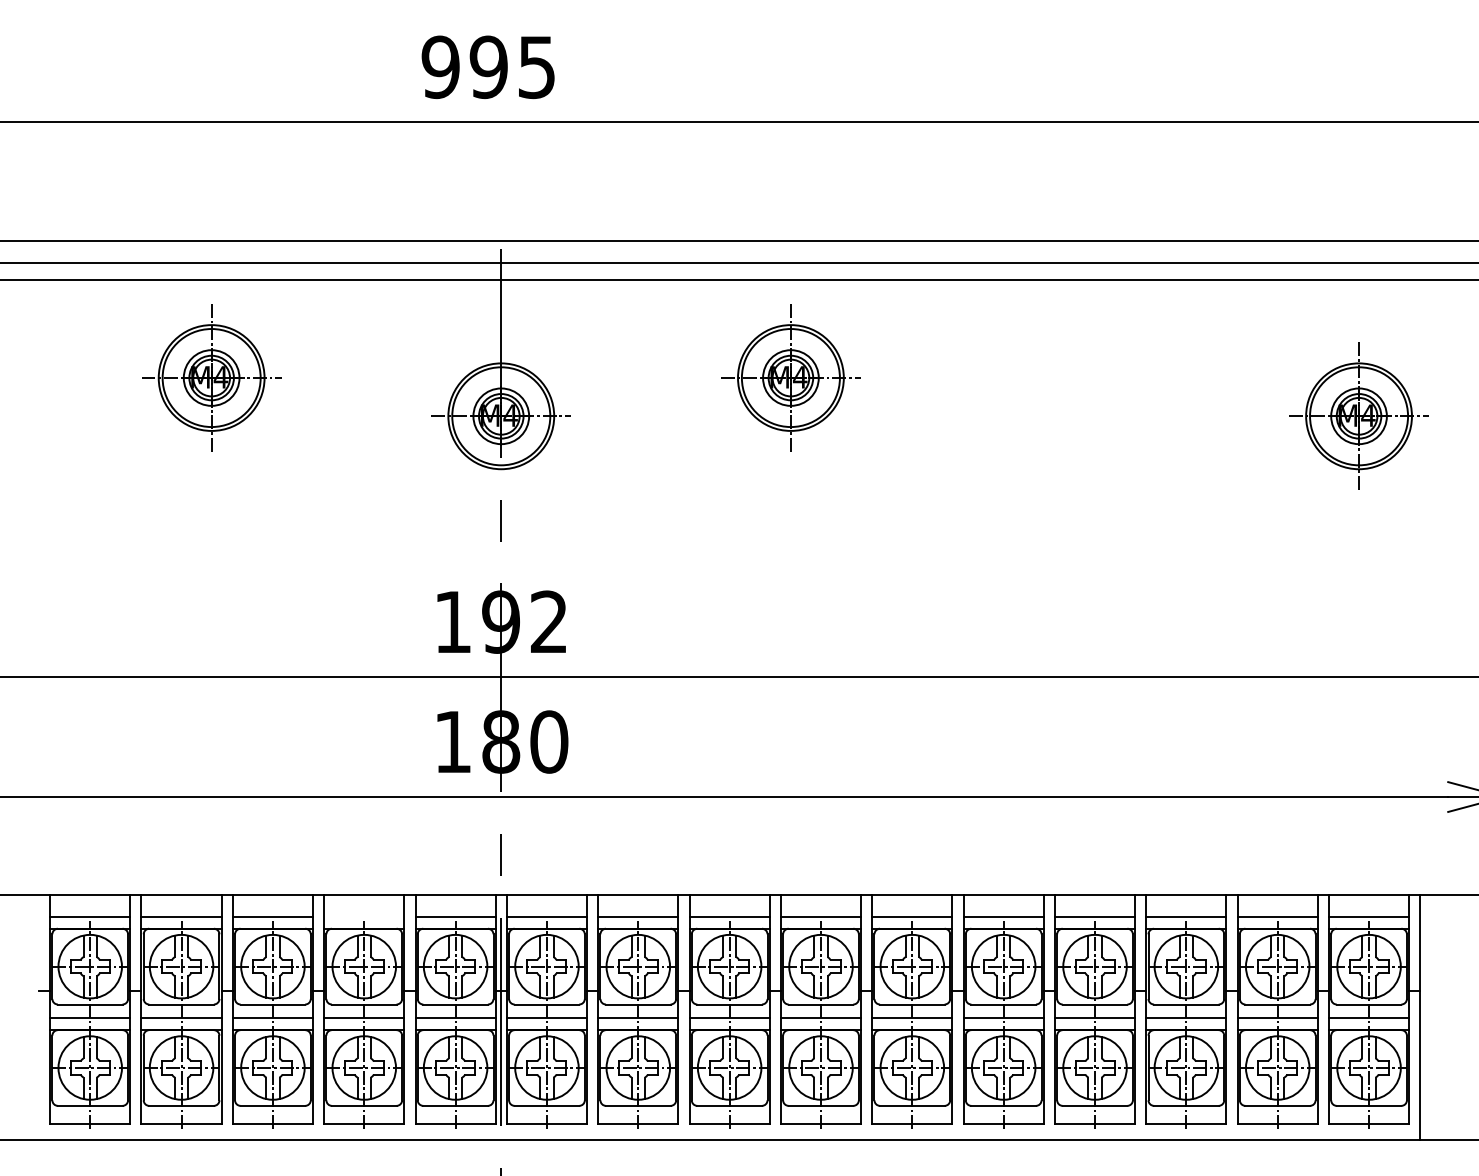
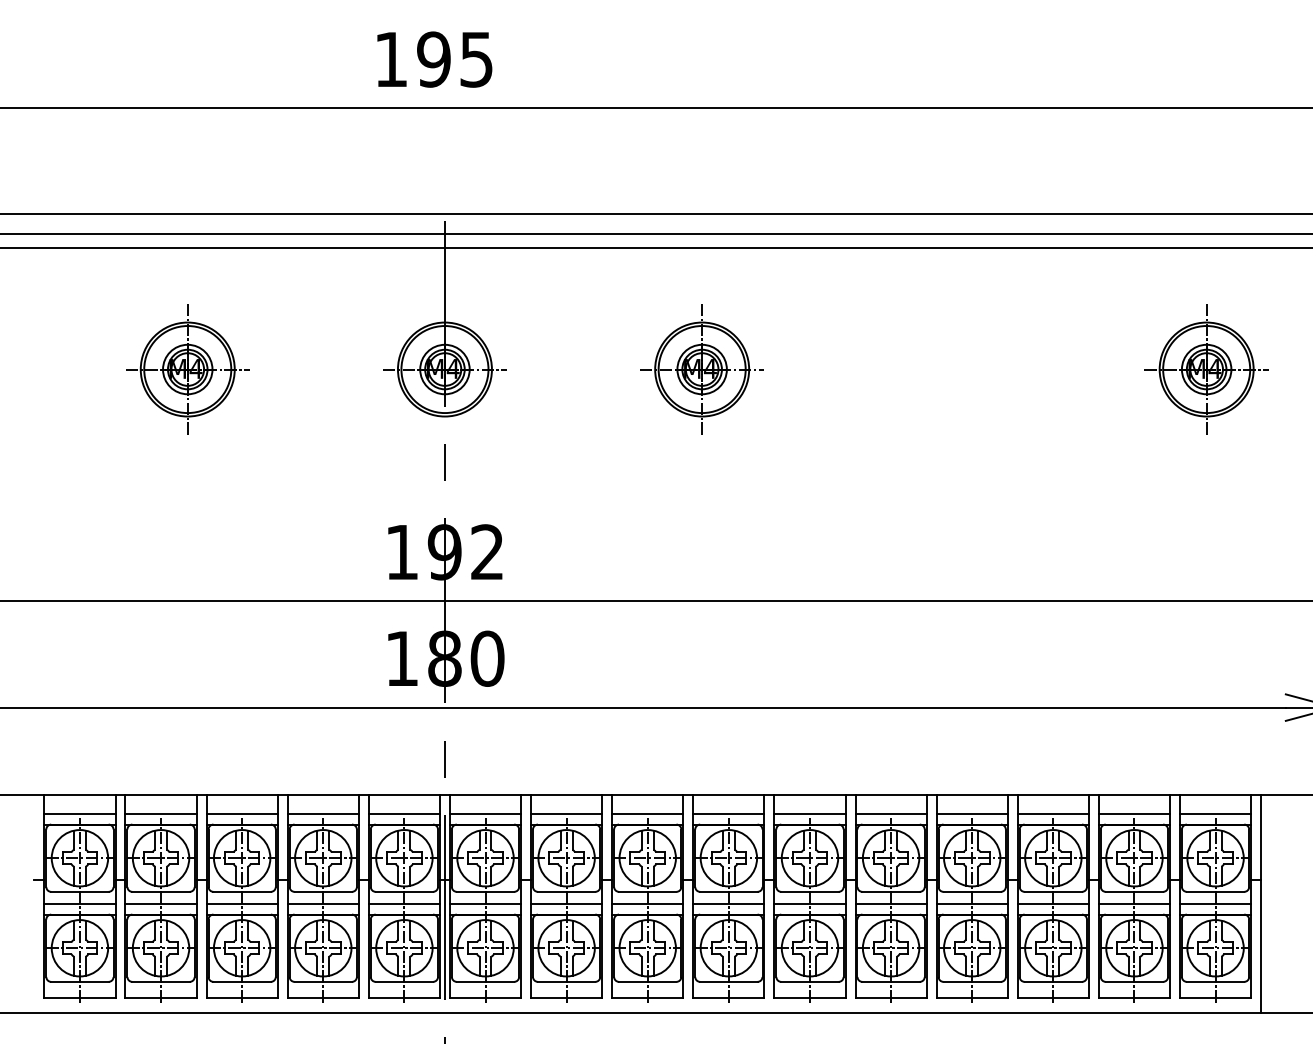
text: (439, 67) -> (390, 59), 995 -> 195
part: (211, 377) -> (187, 369), moved
part: (790, 377) -> (701, 369), moved
line: (363, 916) -> (322, 813), added

